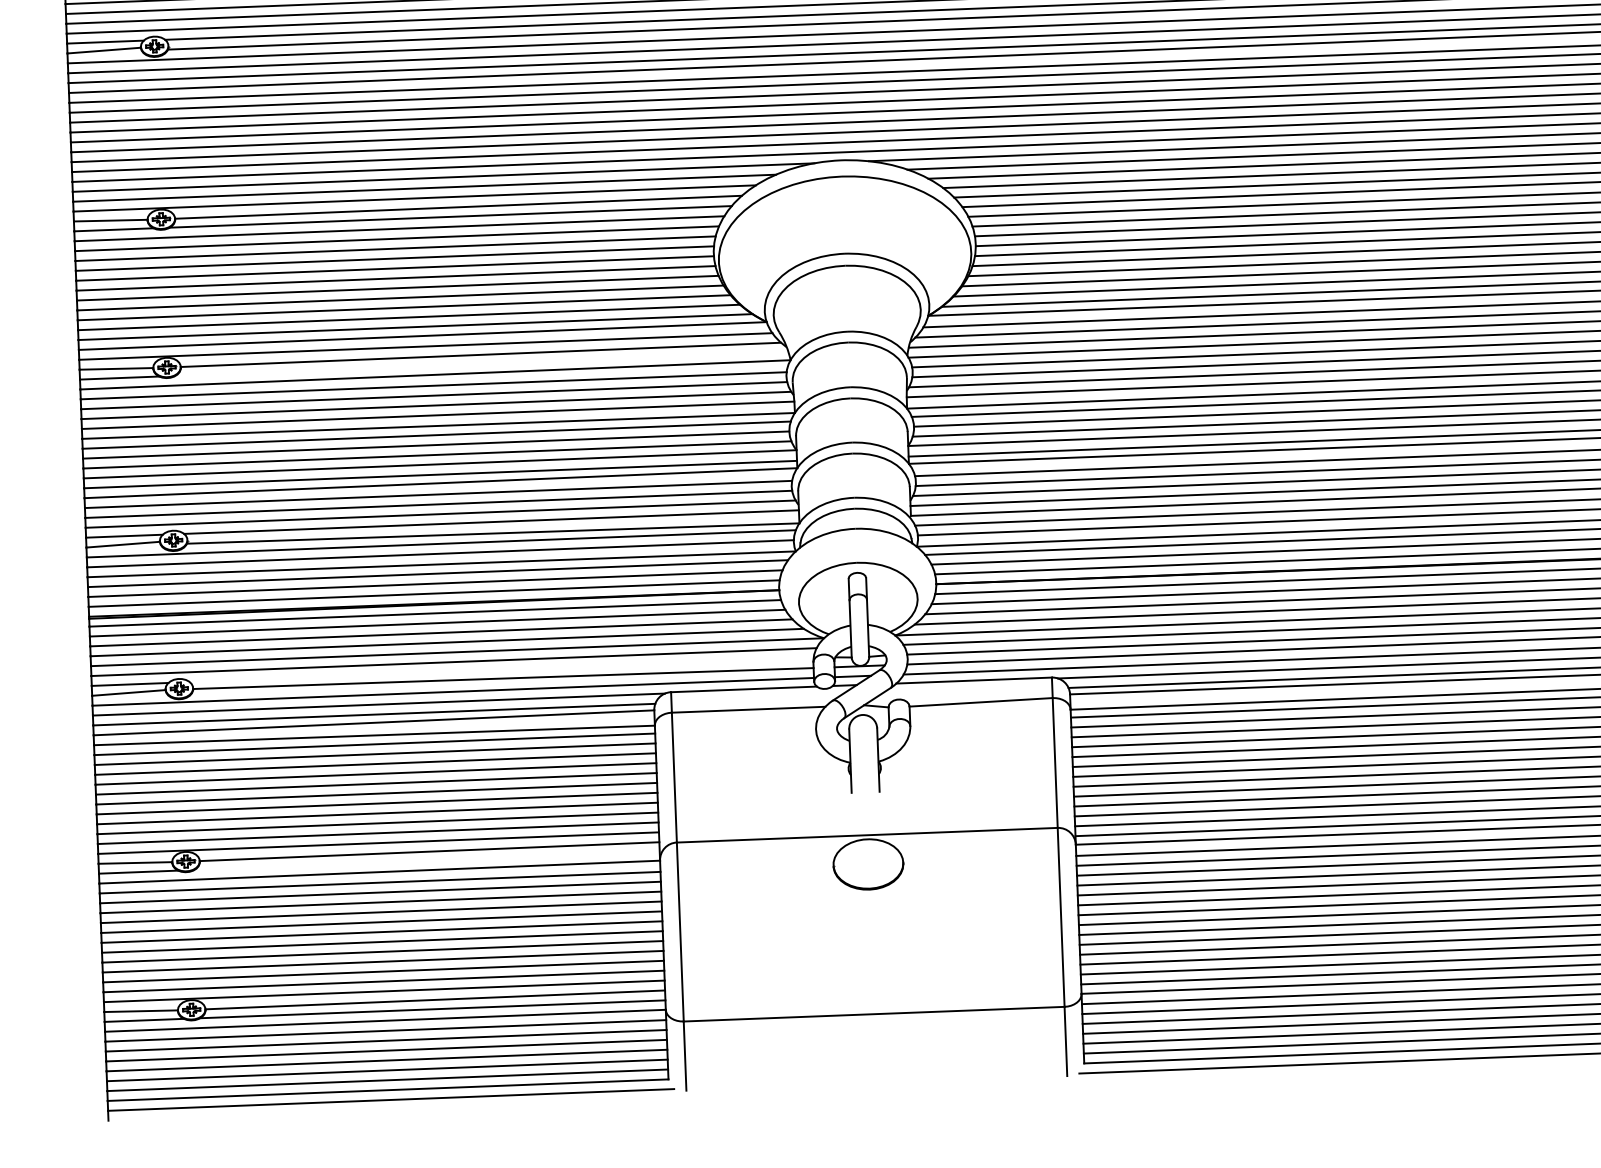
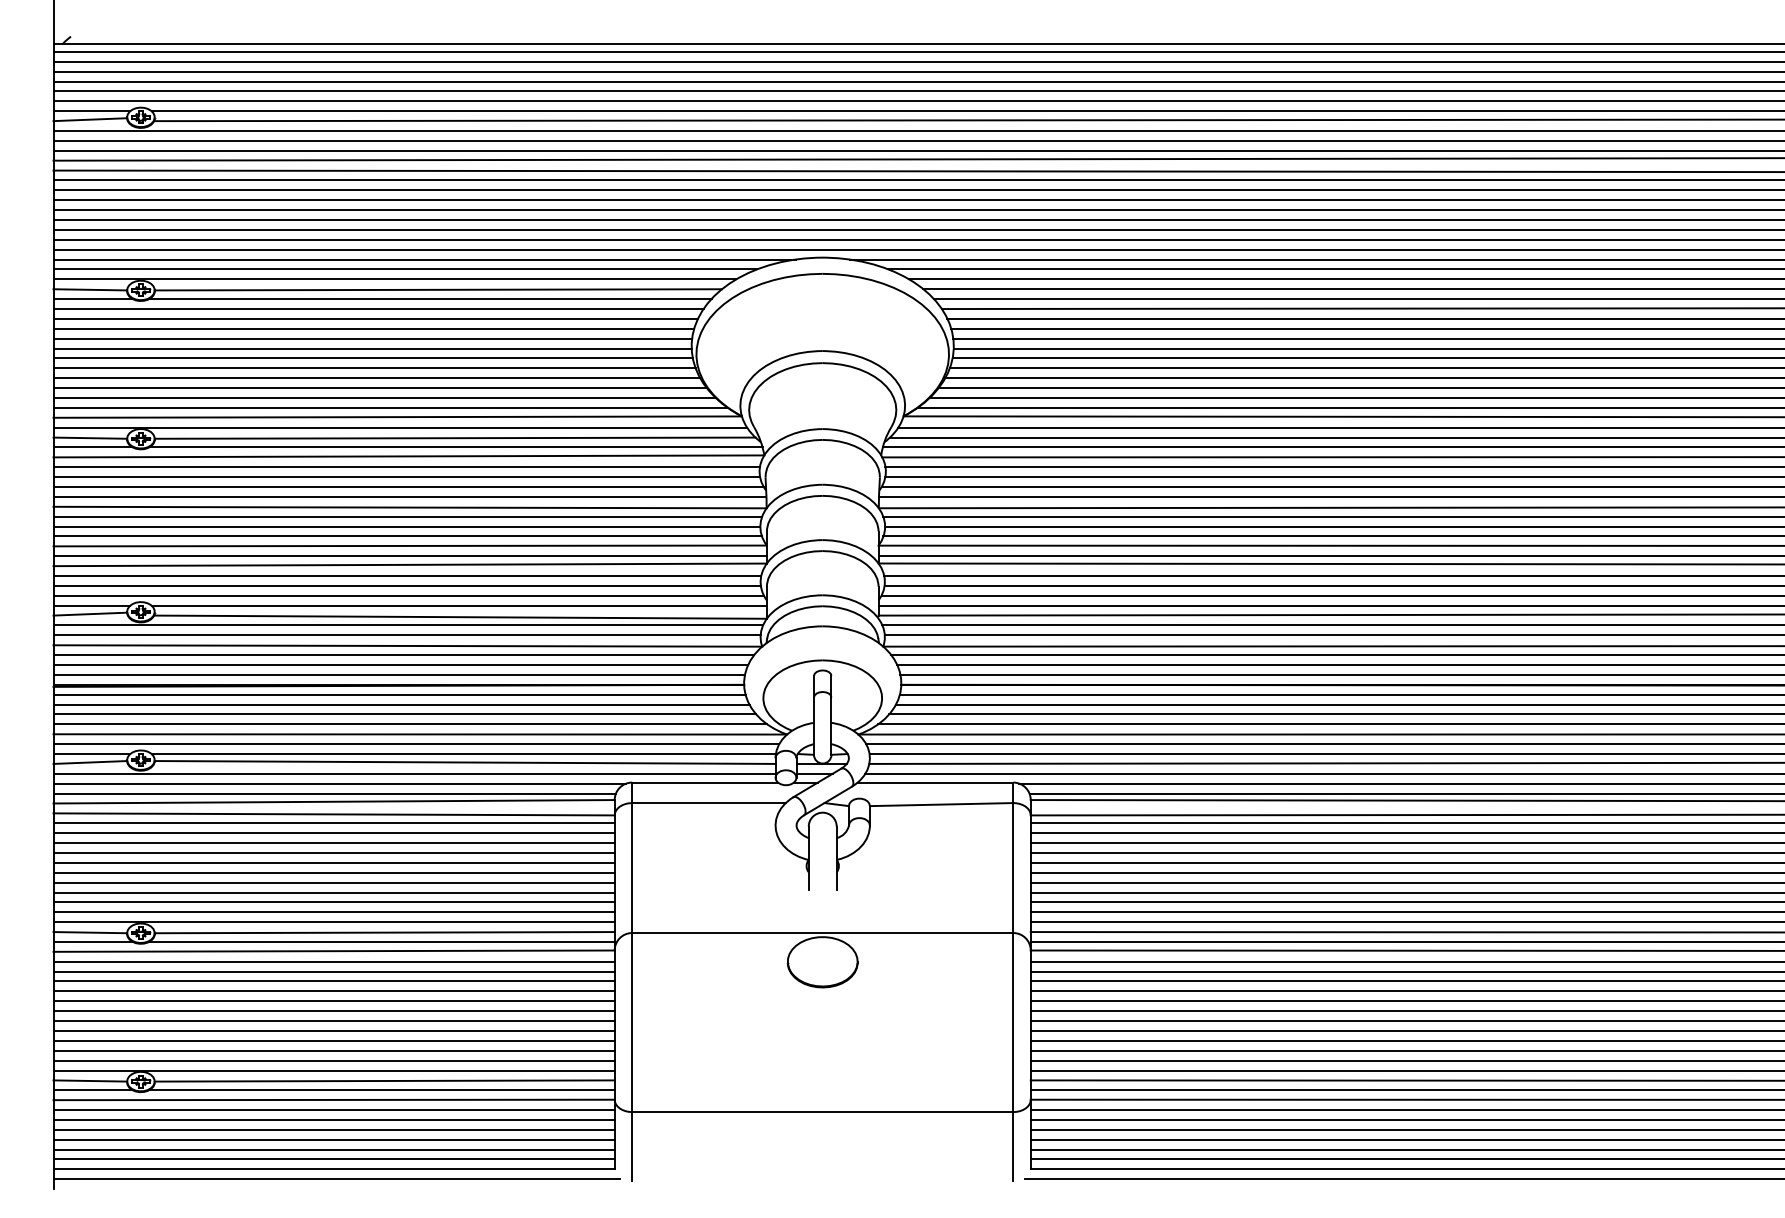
line: (481, 364) -> (455, 447), added
line: (501, 670) -> (463, 754), added
line: (426, 860) -> (381, 941), added

